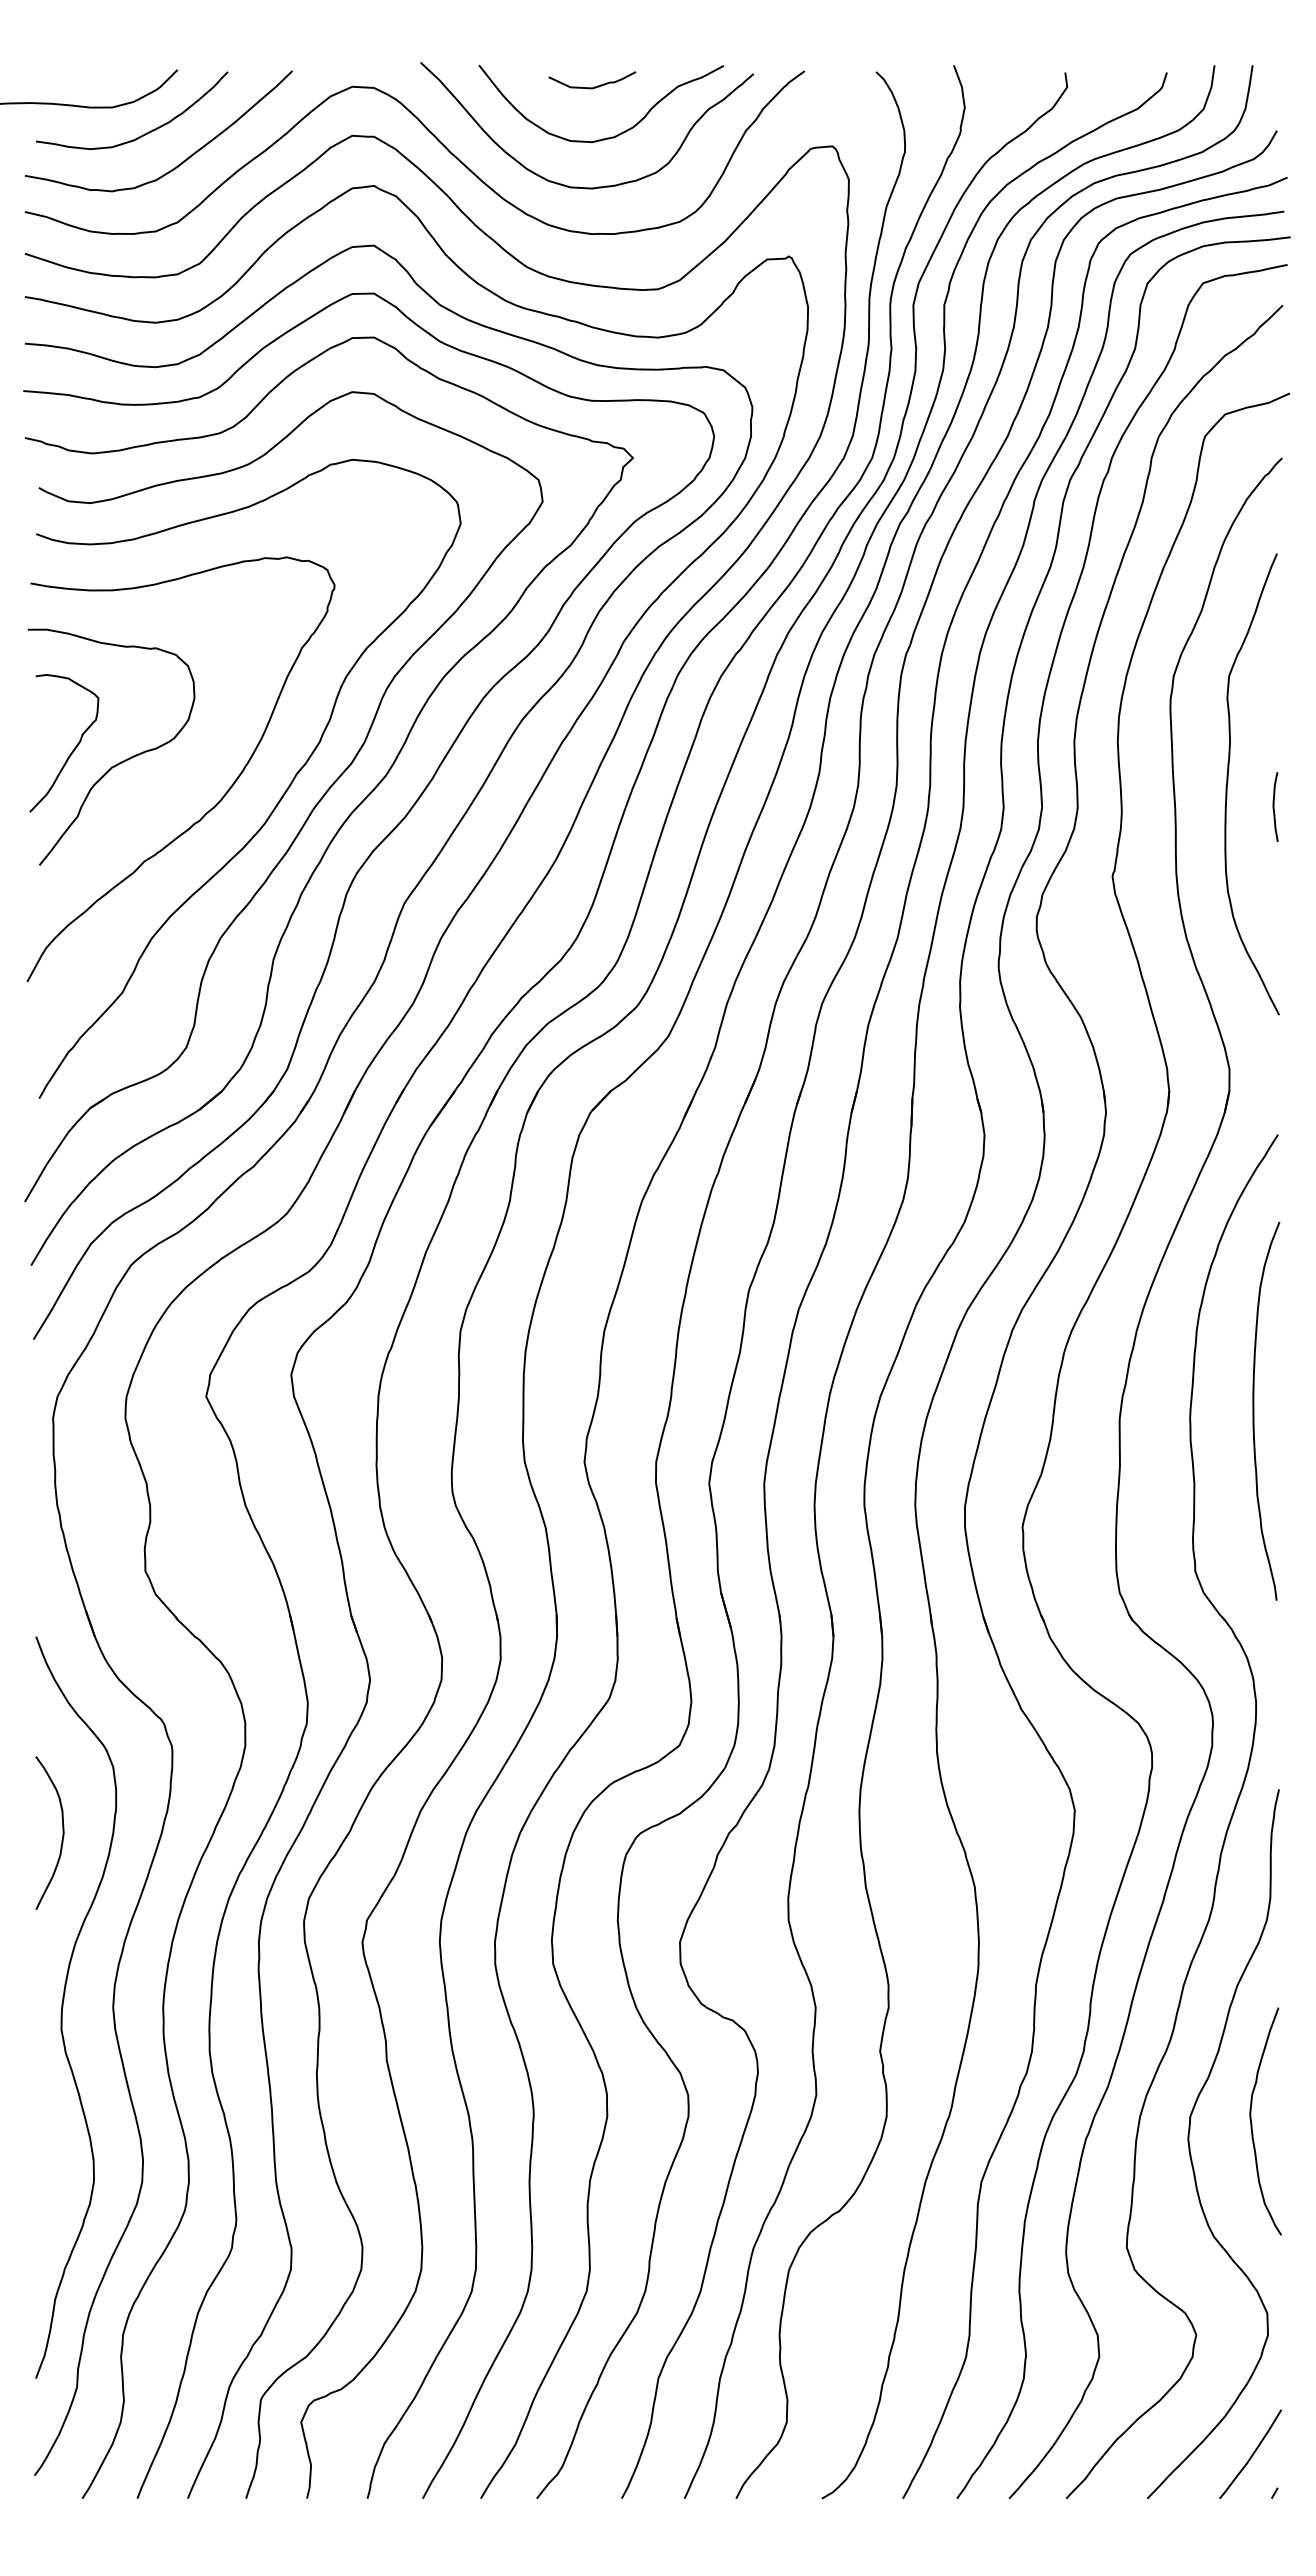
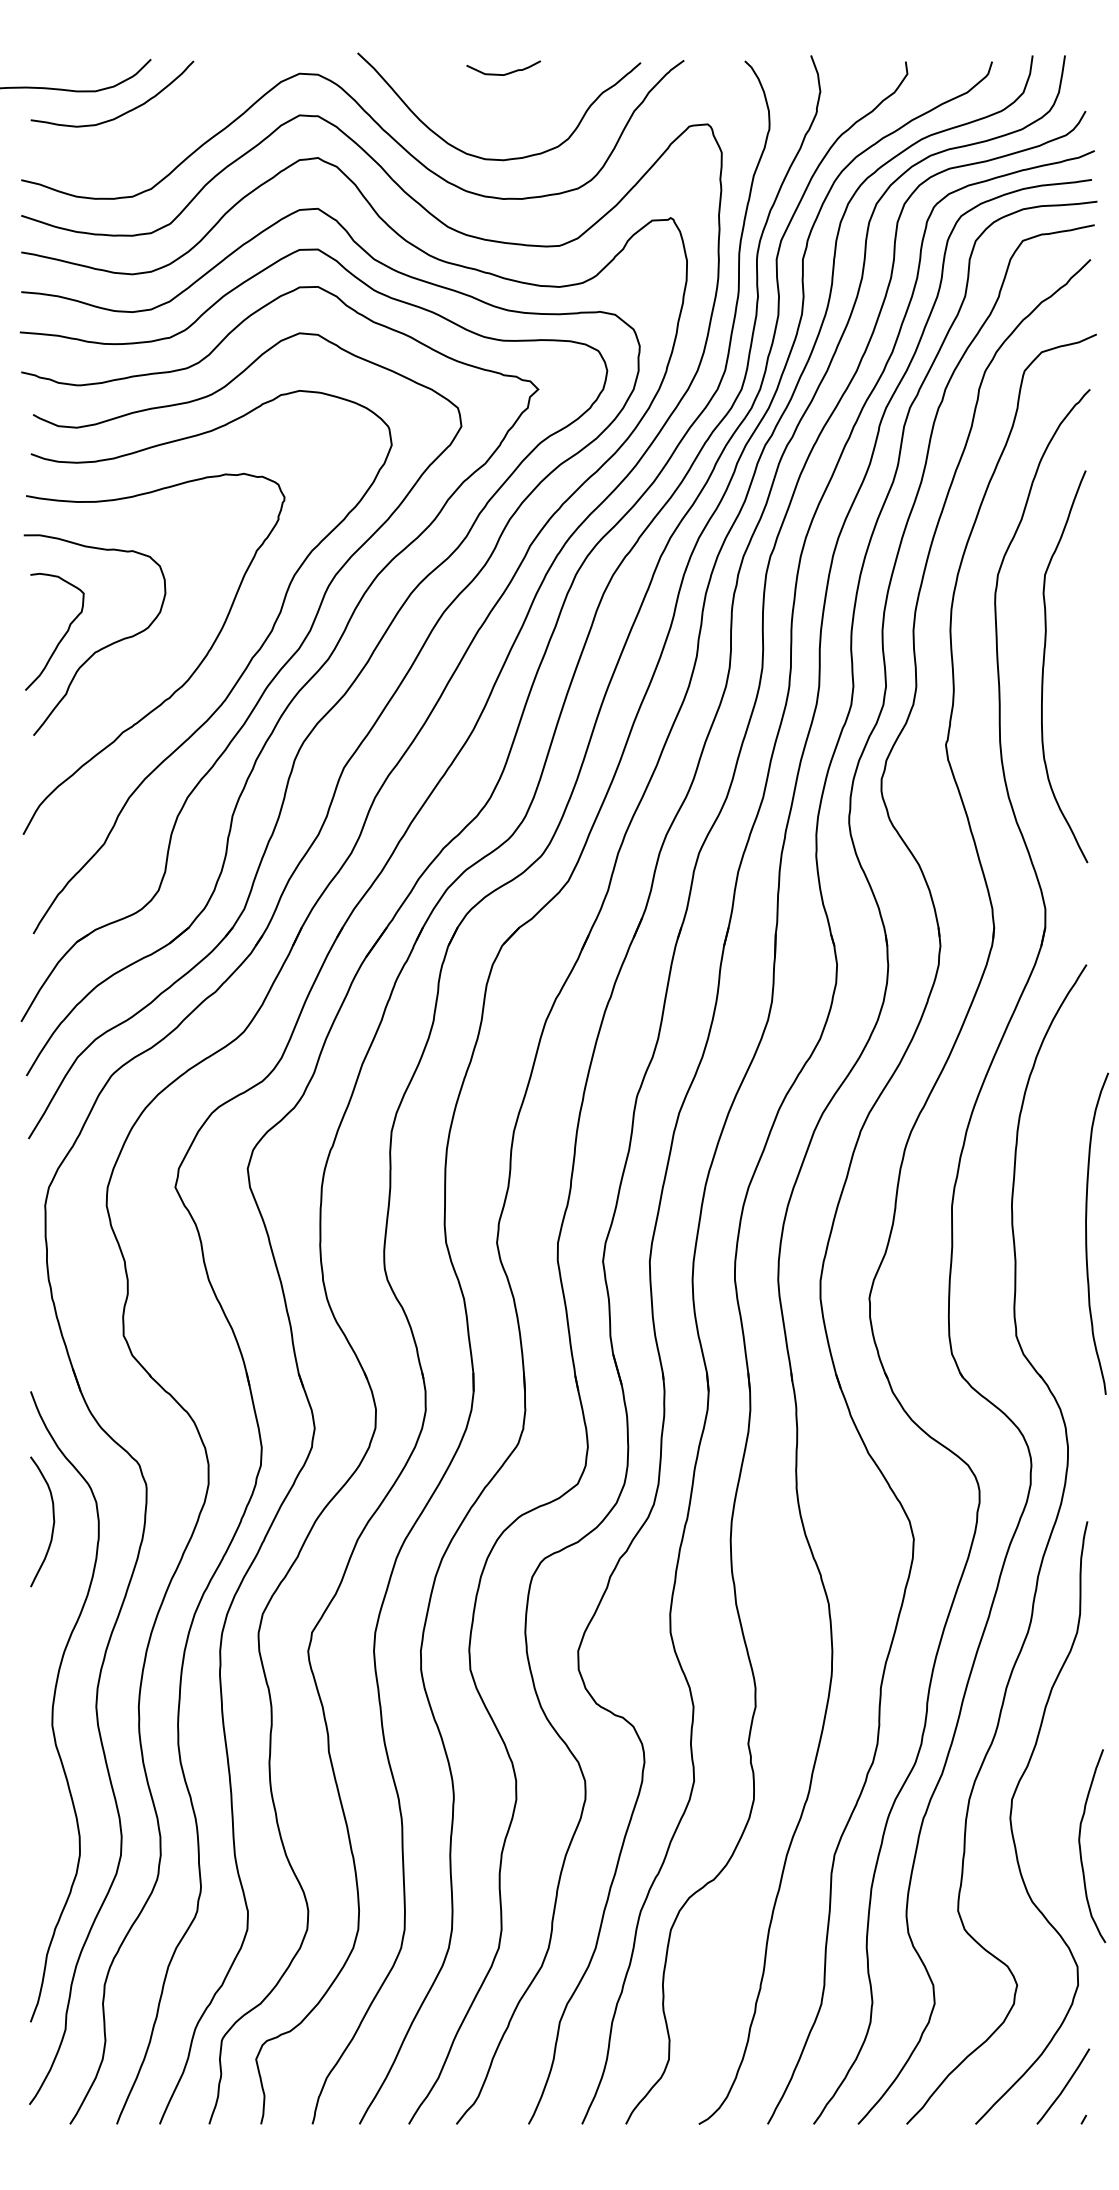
curve: (606, 137) -> (515, 116), removed
curve: (183, 160) -> (156, 136), removed
curve: (1274, 806) -> (1083, 685), removed
curve: (1254, 1411) -> (1087, 1234), moved
curve: (62, 1832) -> (53, 1521), moved
curve: (1252, 2123) -> (1081, 1847), moved

